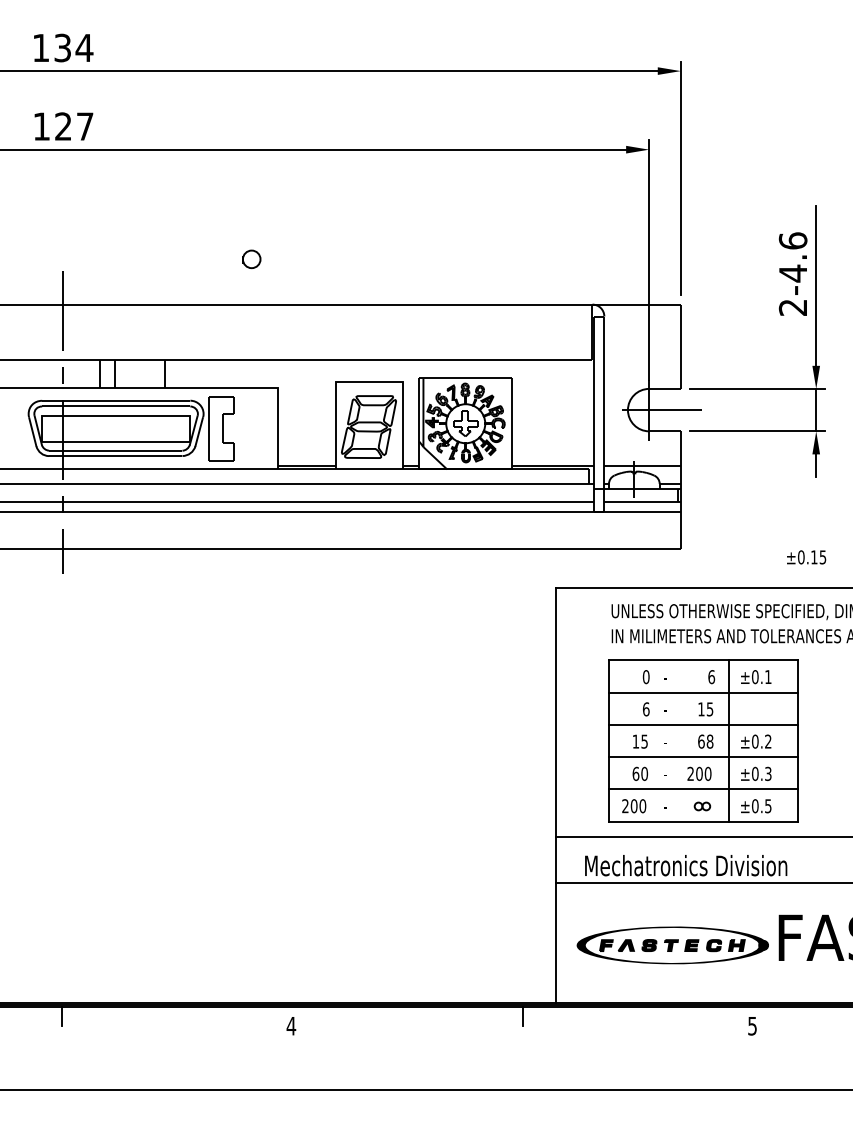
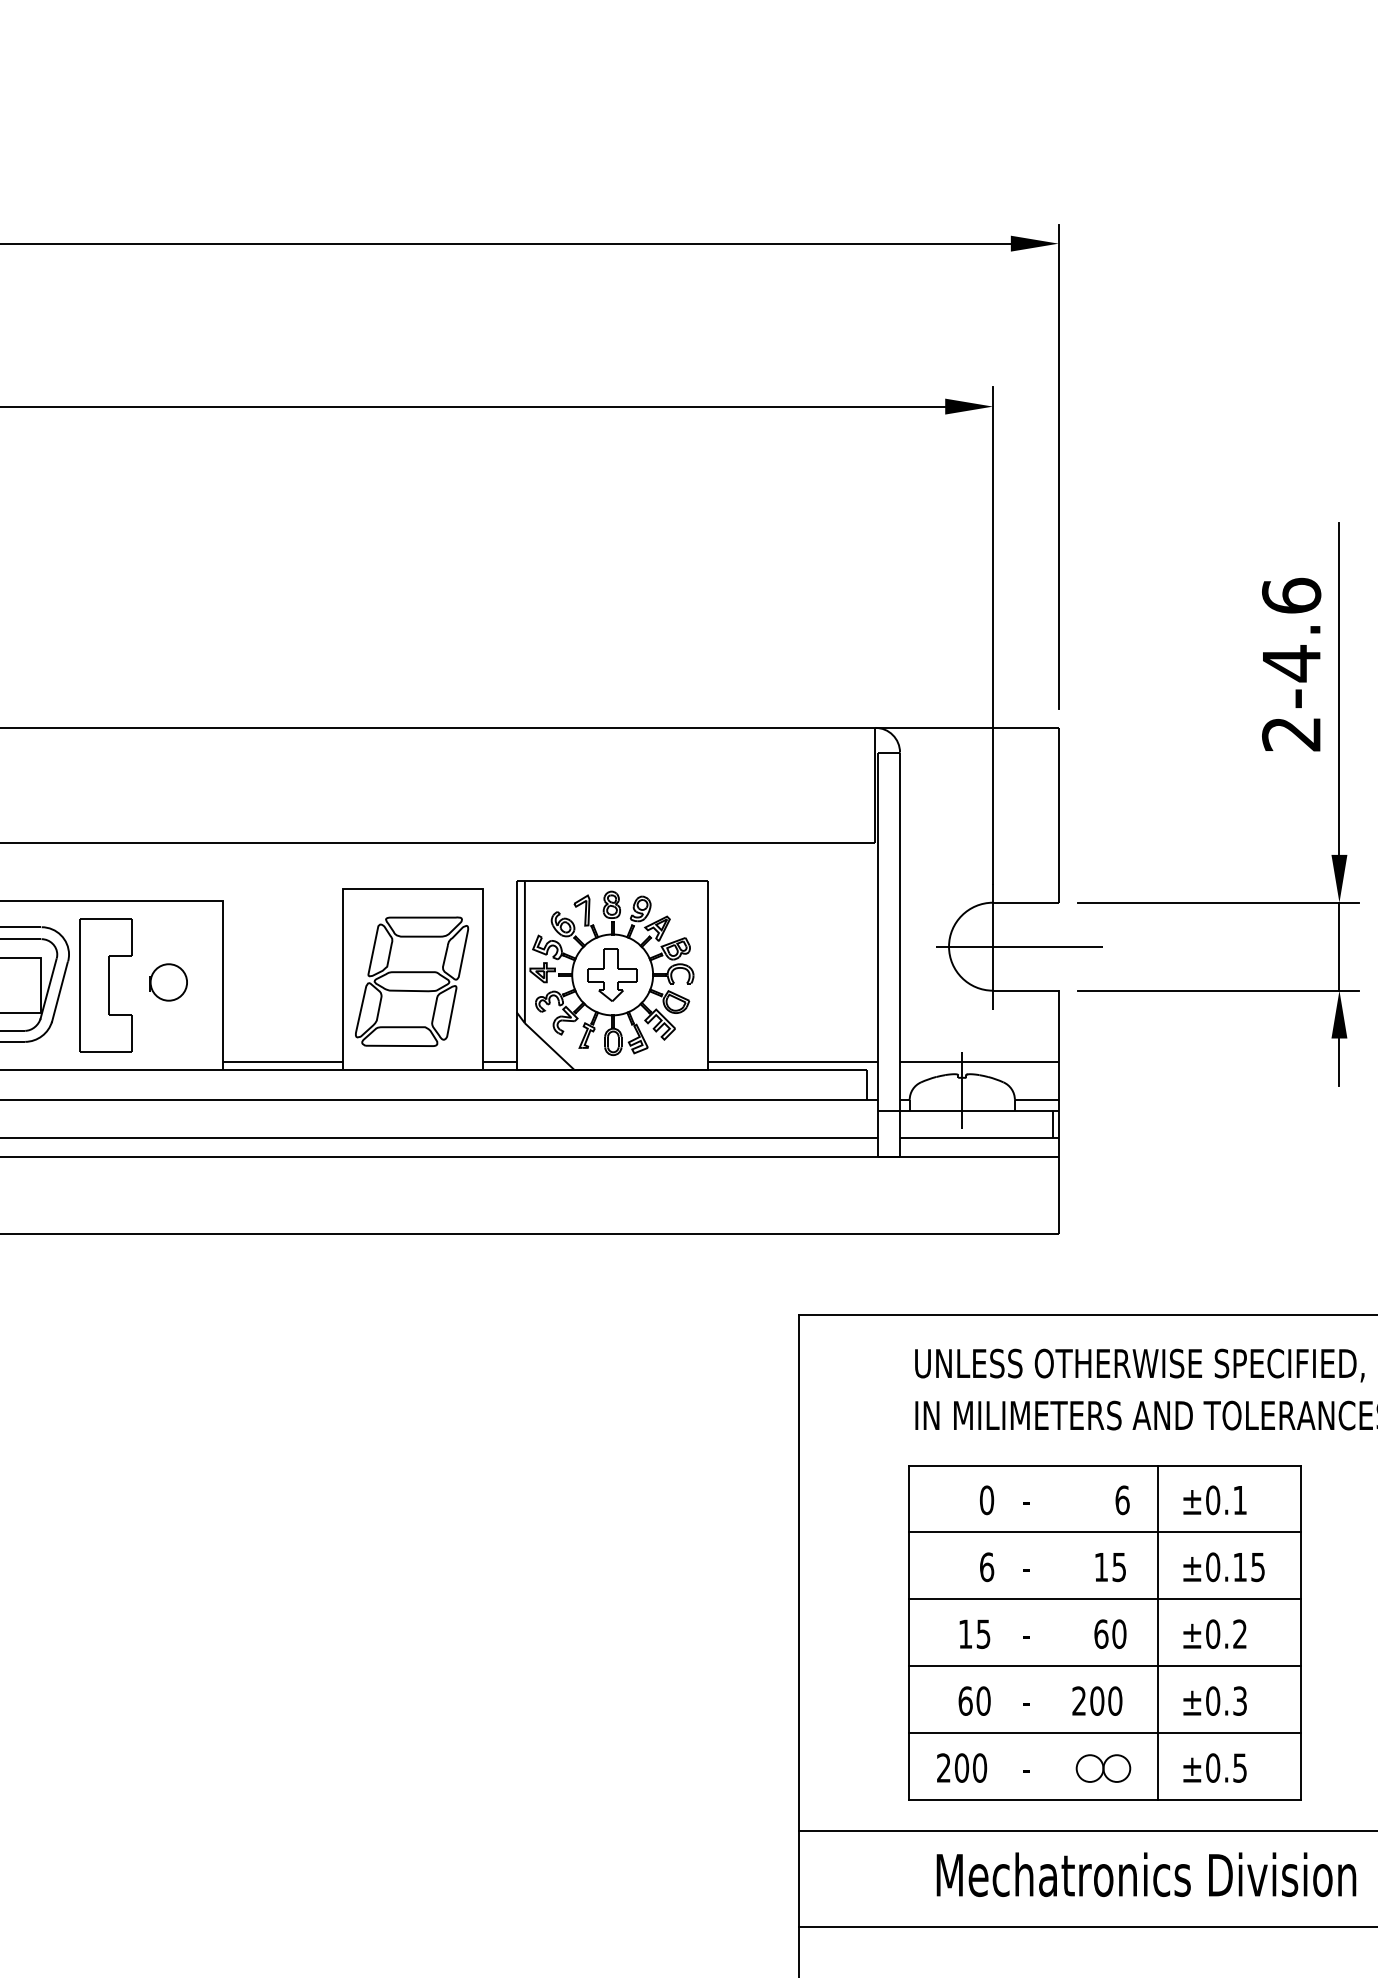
part: (251, 258) -> (168, 980), moved
text: (806, 557) -> (1223, 1567), moved
text: (709, 741) -> (1118, 1633), 68 -> 60
part: (702, 806) -> (1103, 1768), size x1.67
text: (686, 865) -> (1147, 1874), moved

